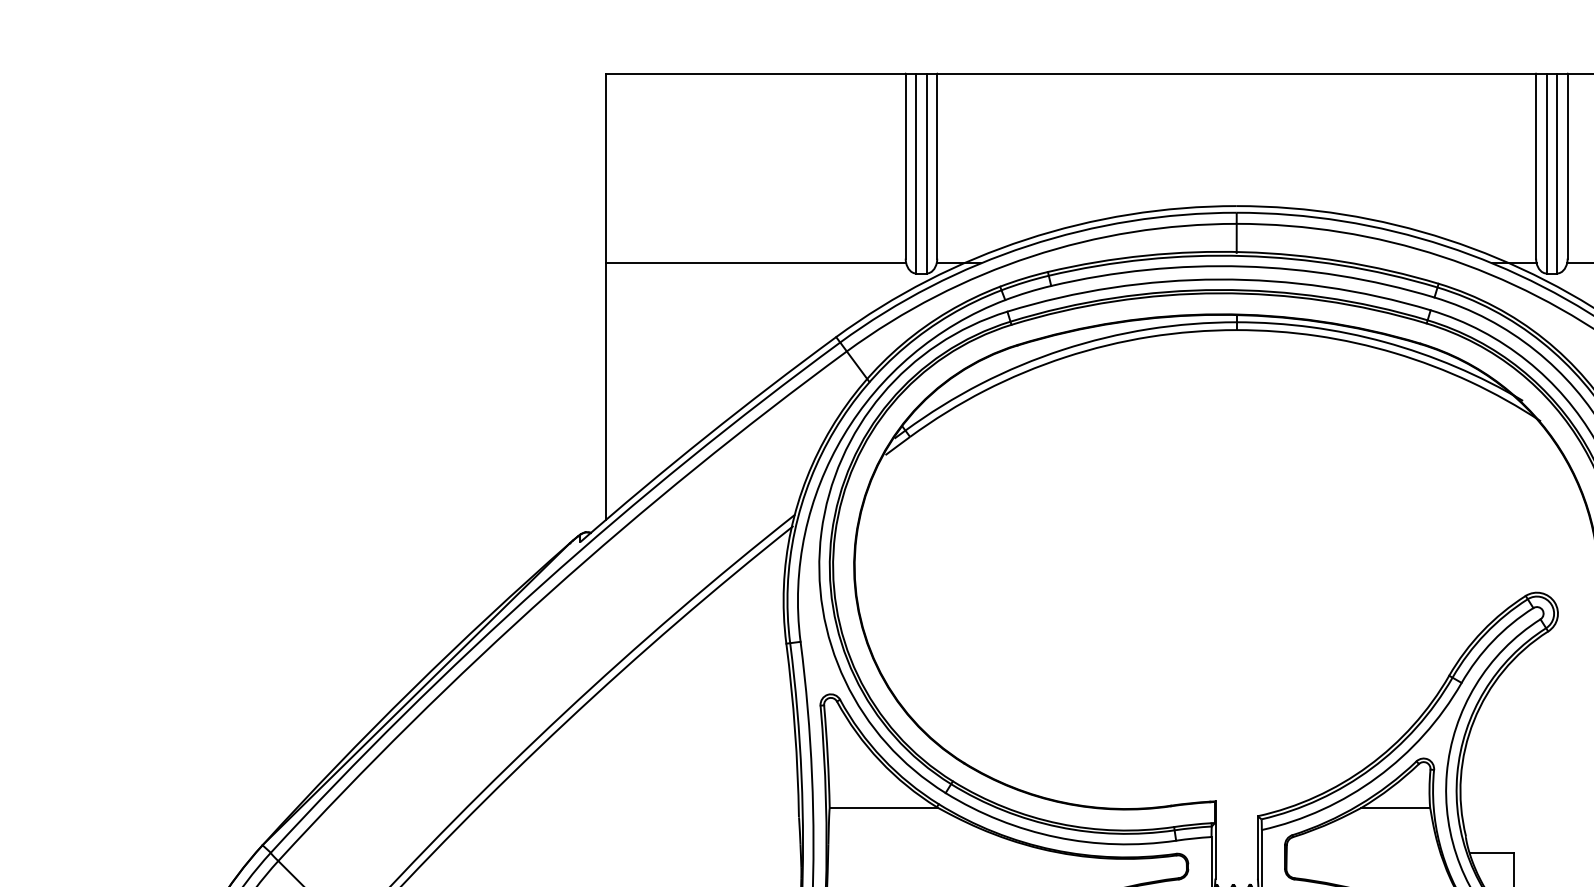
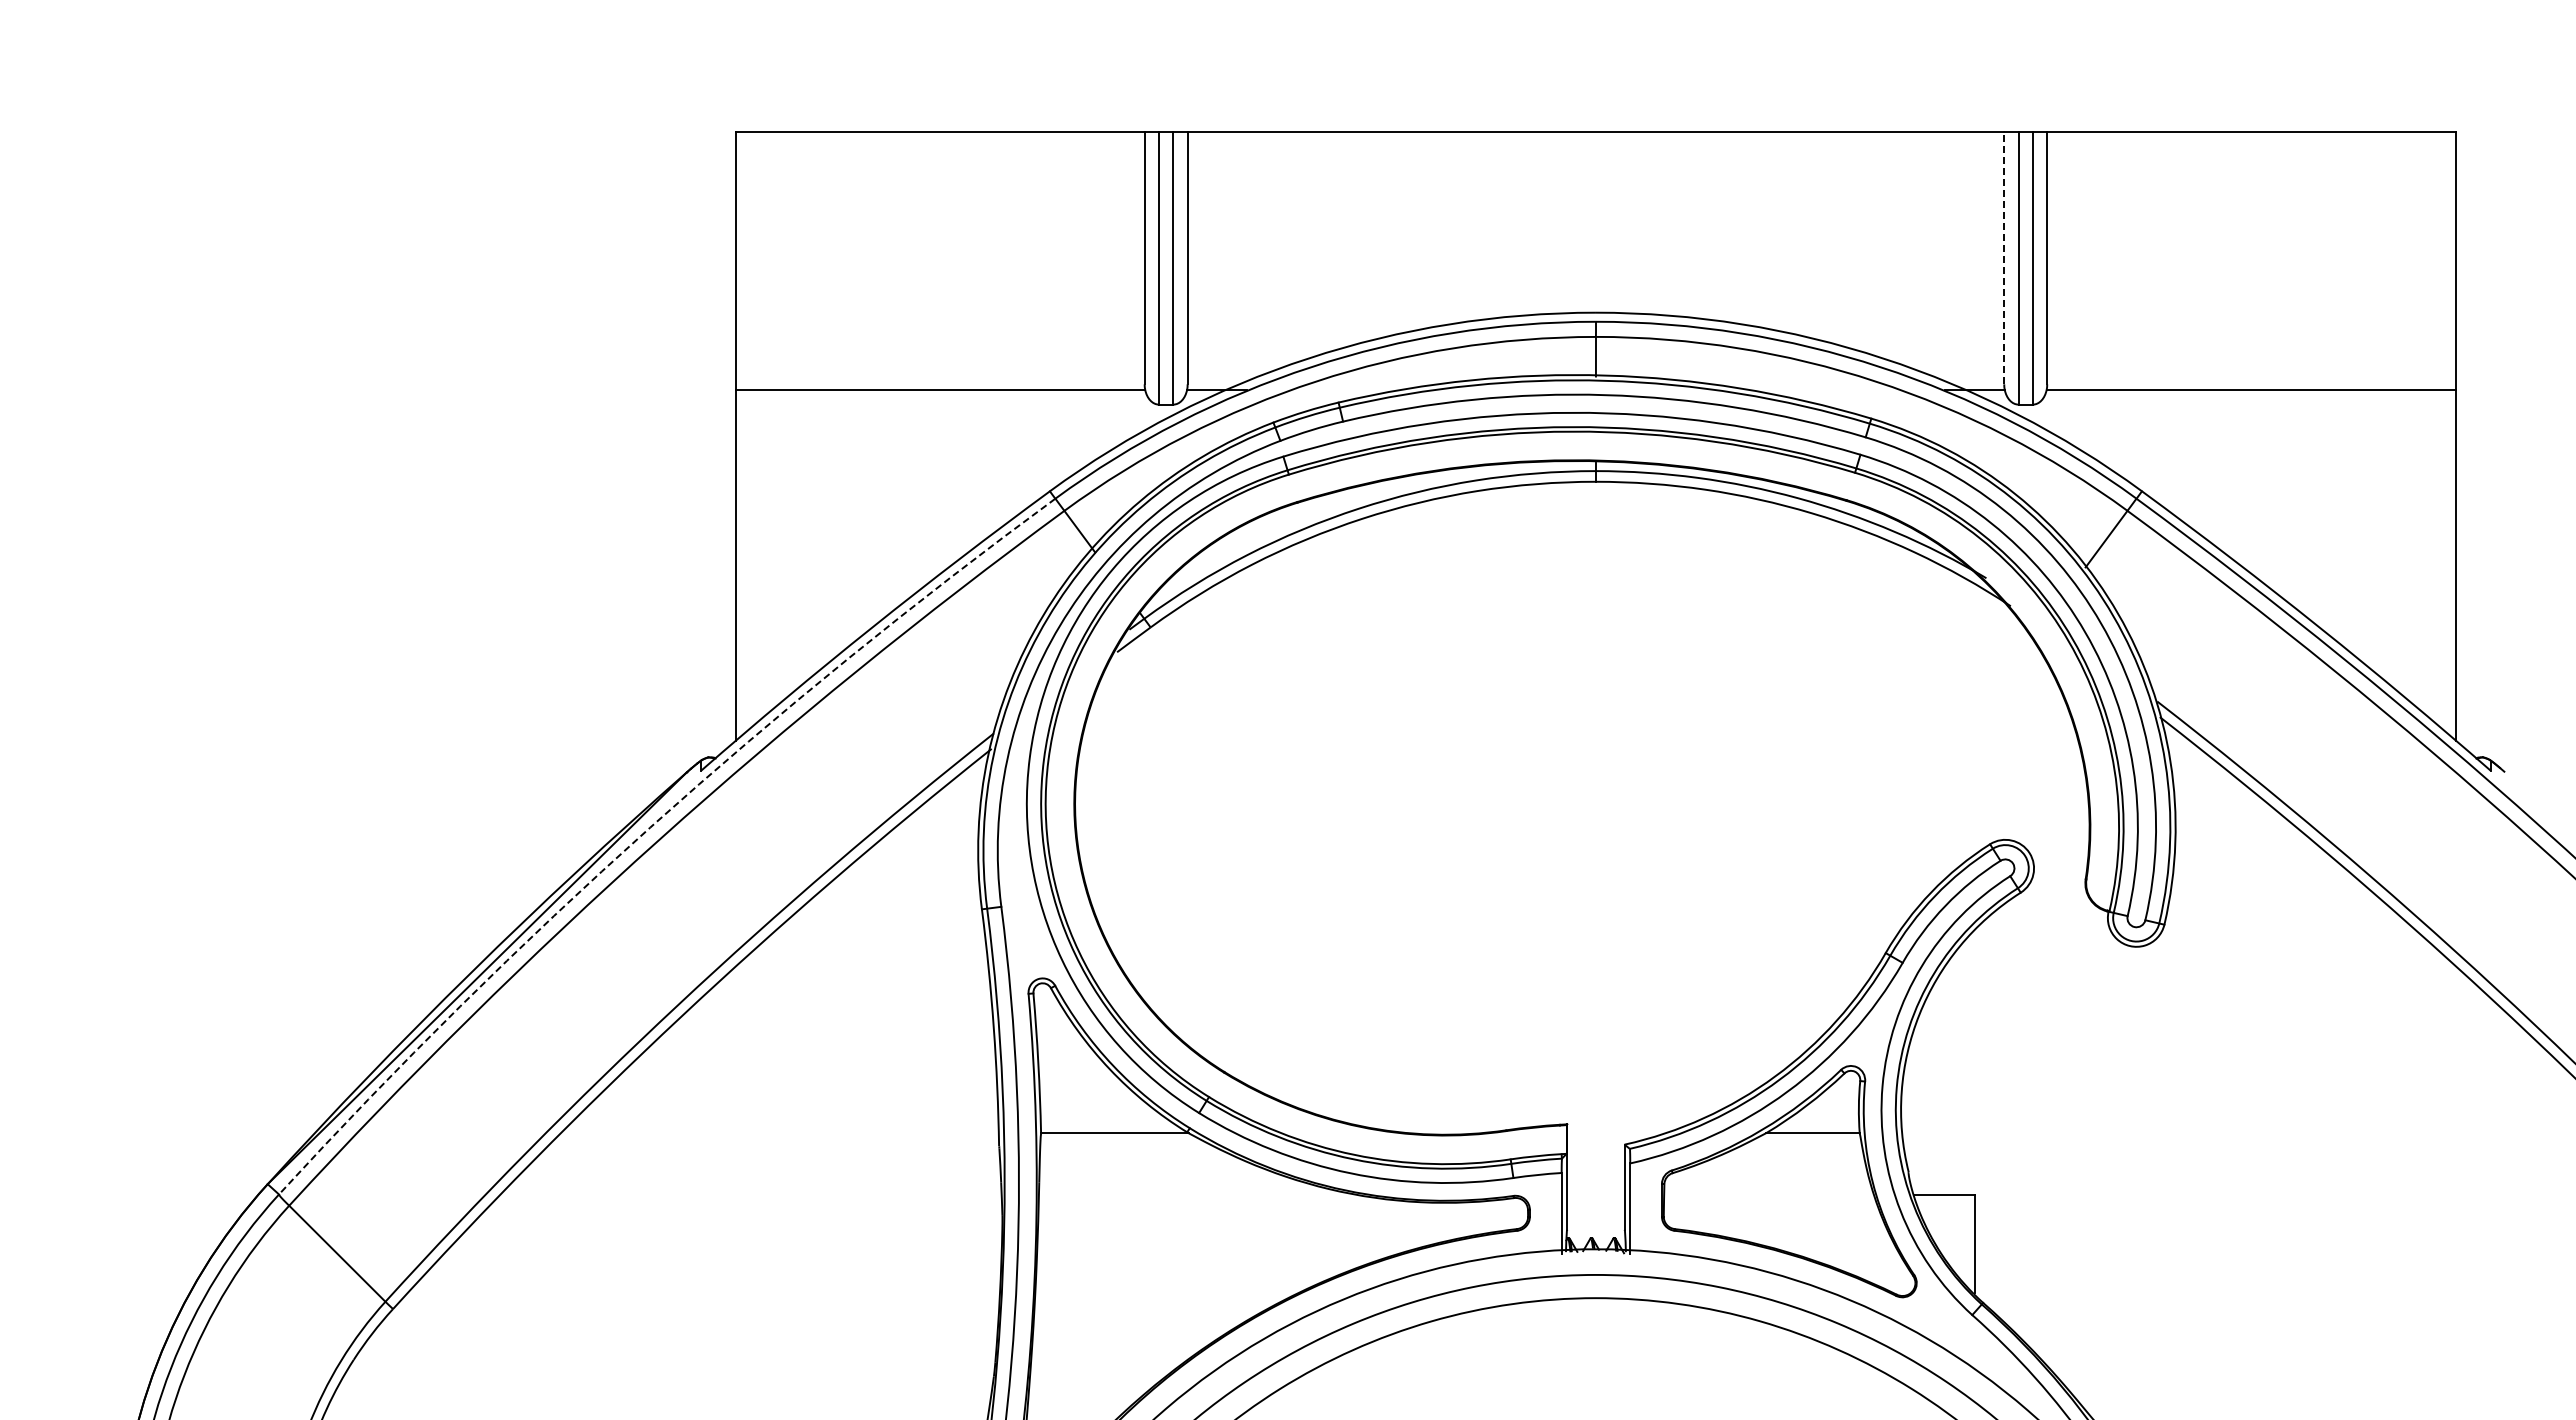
line: (1536, 165) -> (2004, 257), solid -> dashed
arc: (543, 583) -> (650, 827), solid -> dashed

